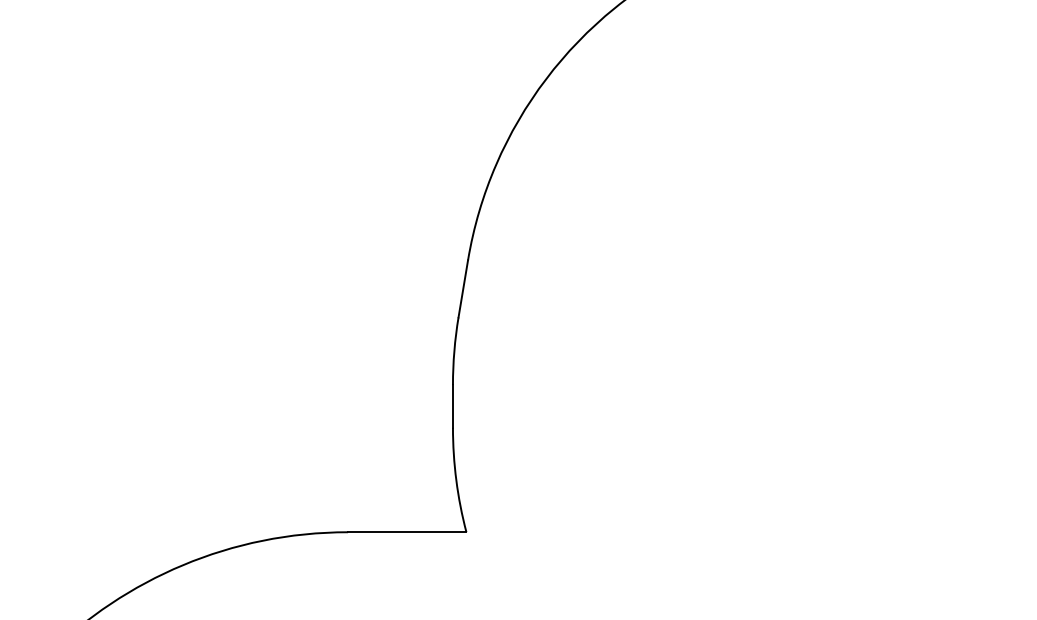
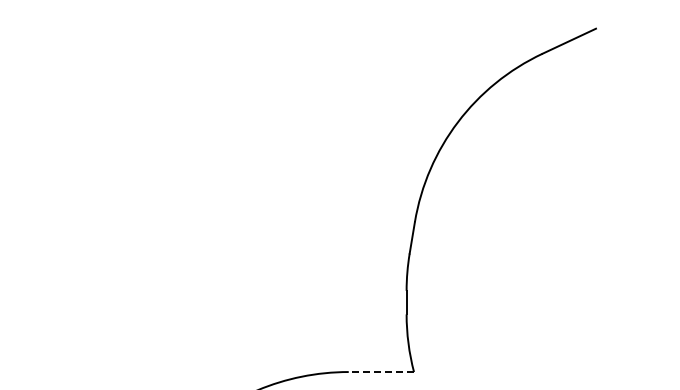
line: (407, 533) -> (381, 372), solid -> dashed

